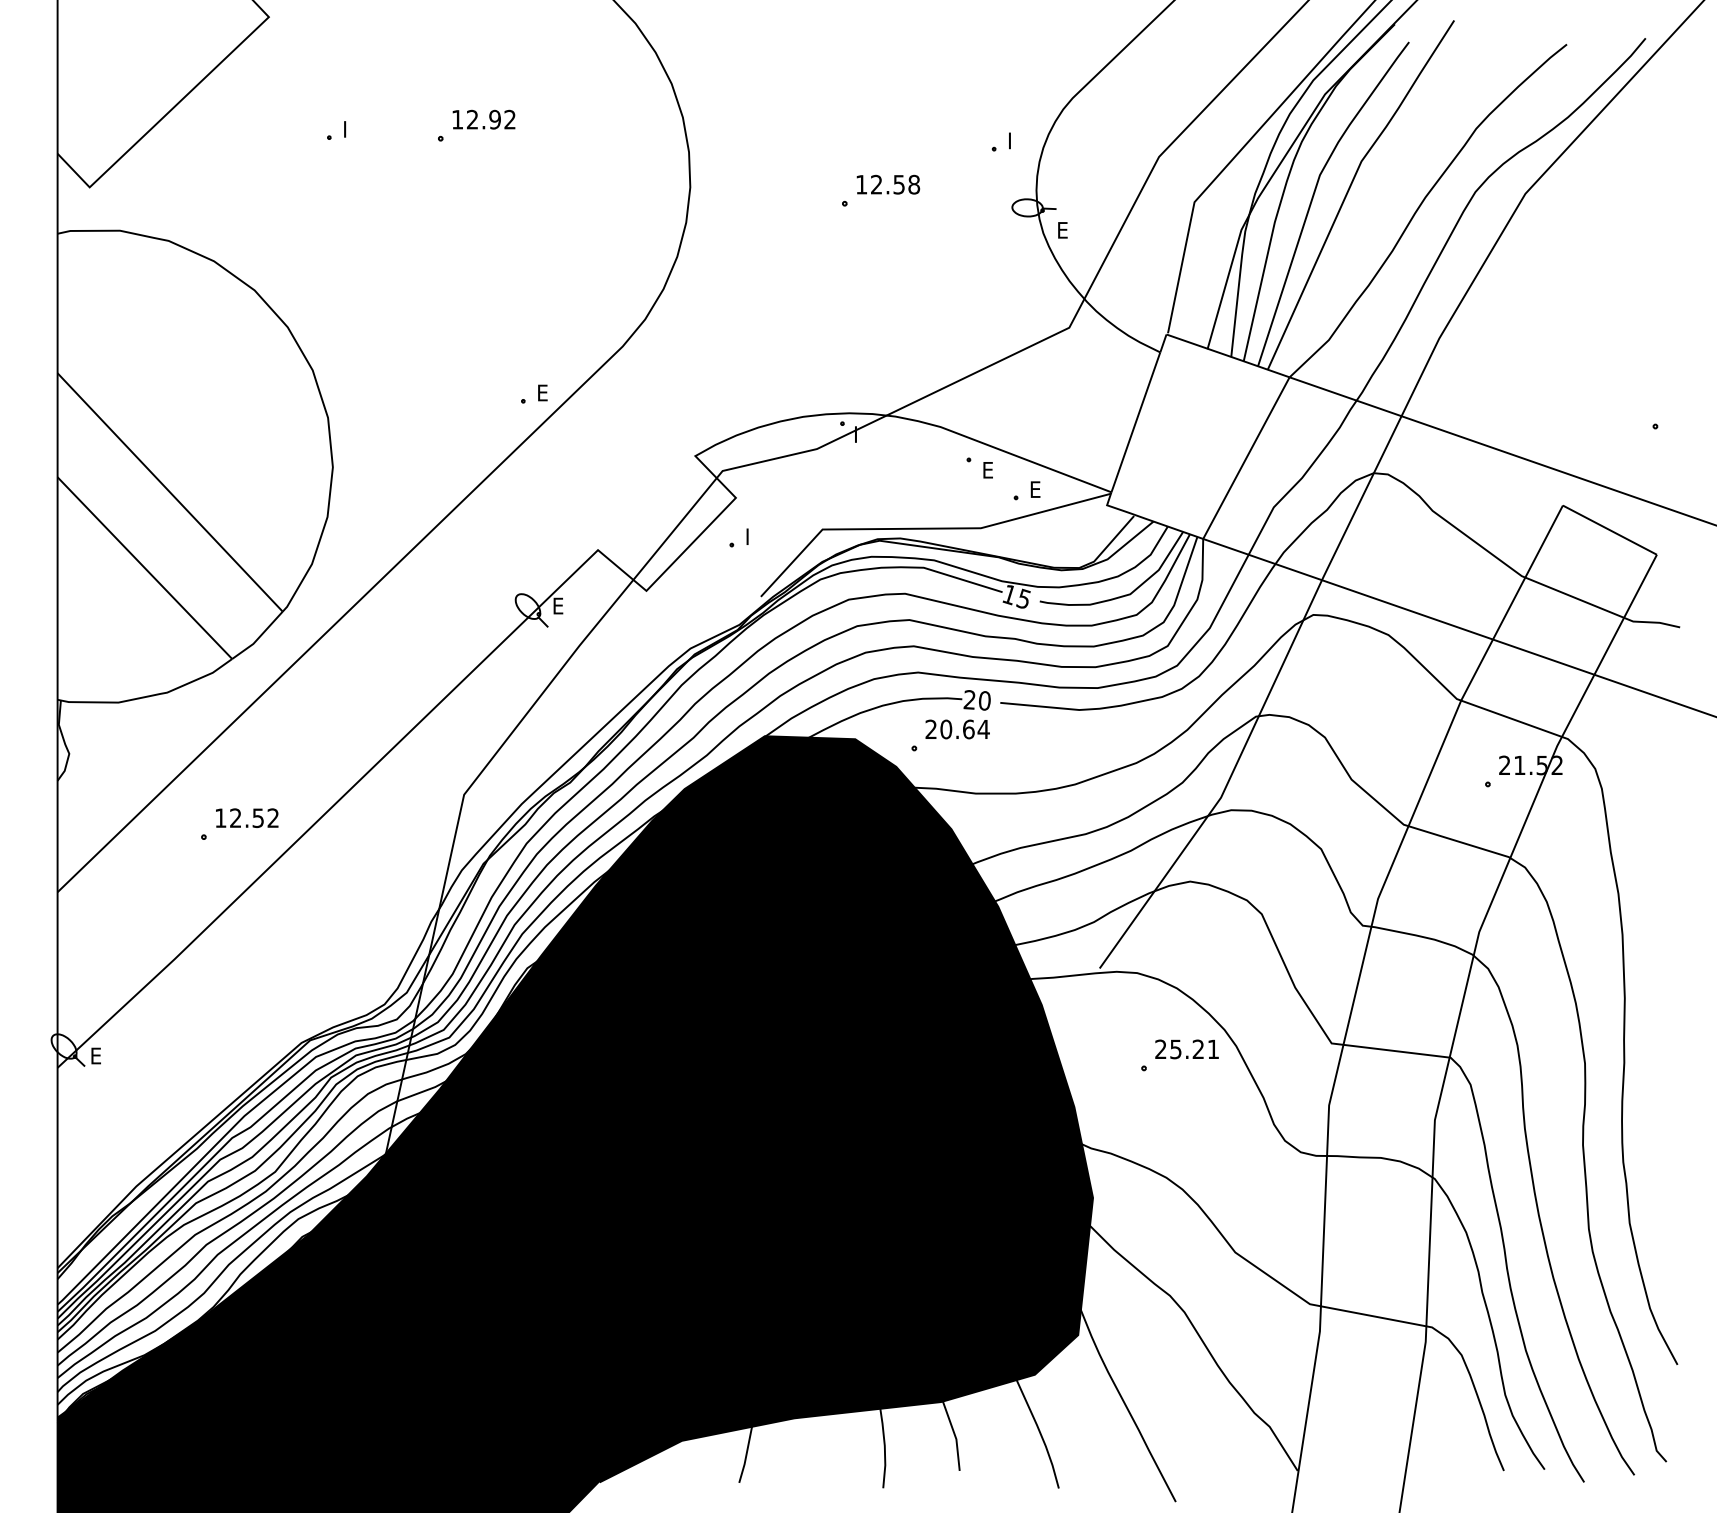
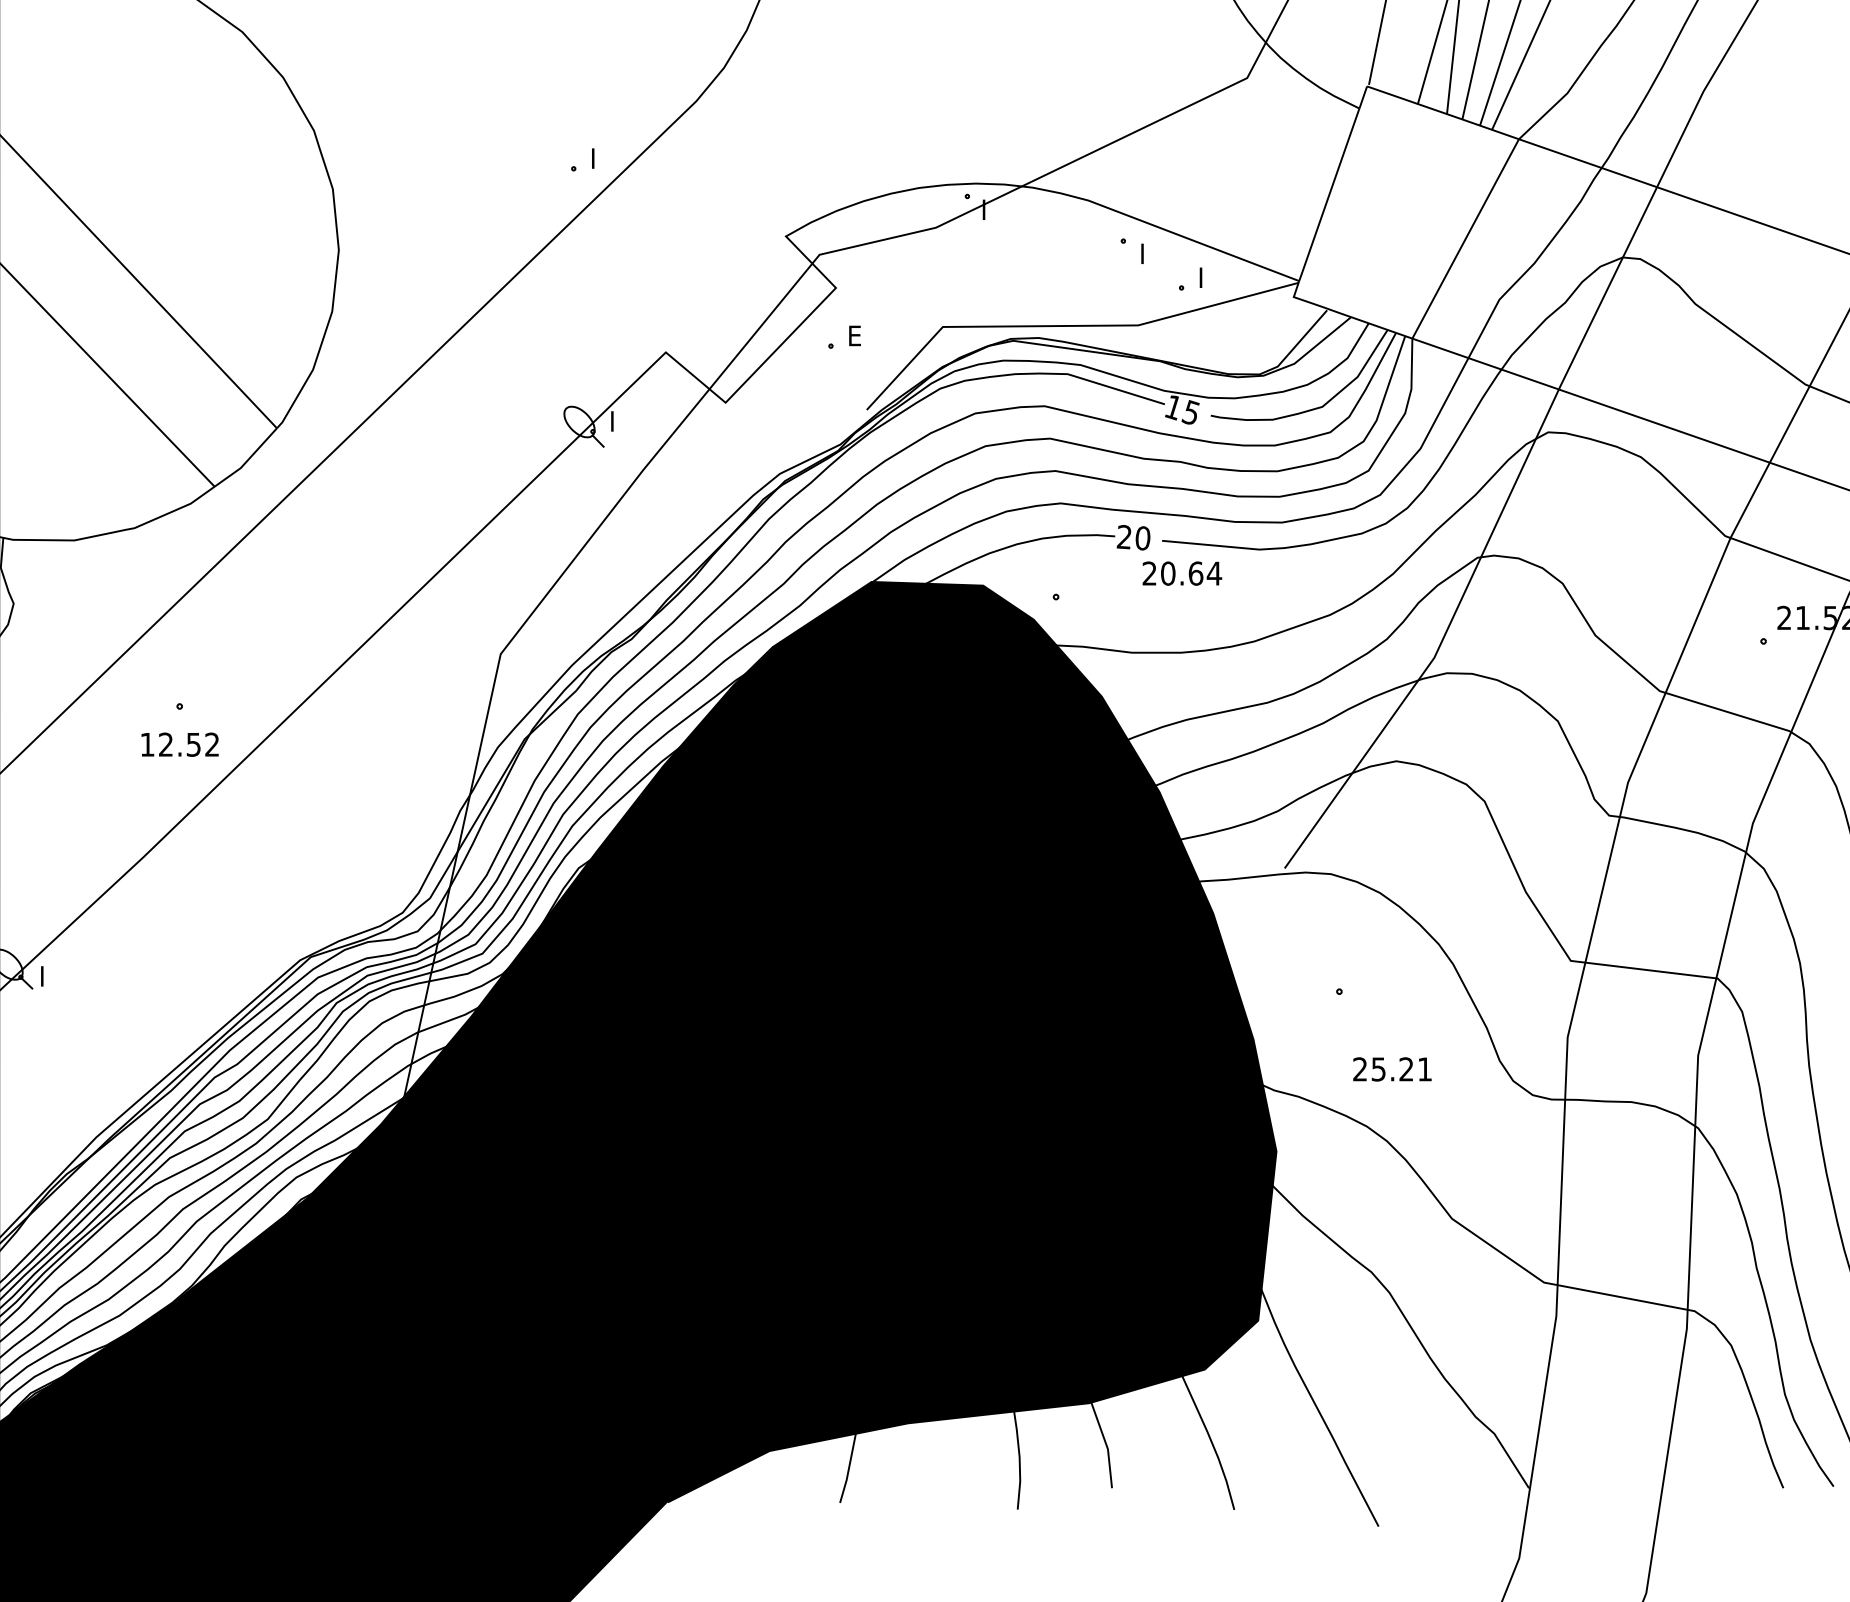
text: (543, 392) -> (598, 157), E -> I
text: (988, 470) -> (1147, 254), E -> I
text: (1036, 489) -> (1206, 277), E -> I
text: (752, 536) -> (856, 335), I -> E
text: (559, 605) -> (618, 420), E -> I
text: (957, 729) -> (1182, 573), moved
text: (247, 817) -> (180, 743), moved
text: (1186, 1049) -> (1391, 1069), moved
text: (96, 1055) -> (47, 975), E -> I

